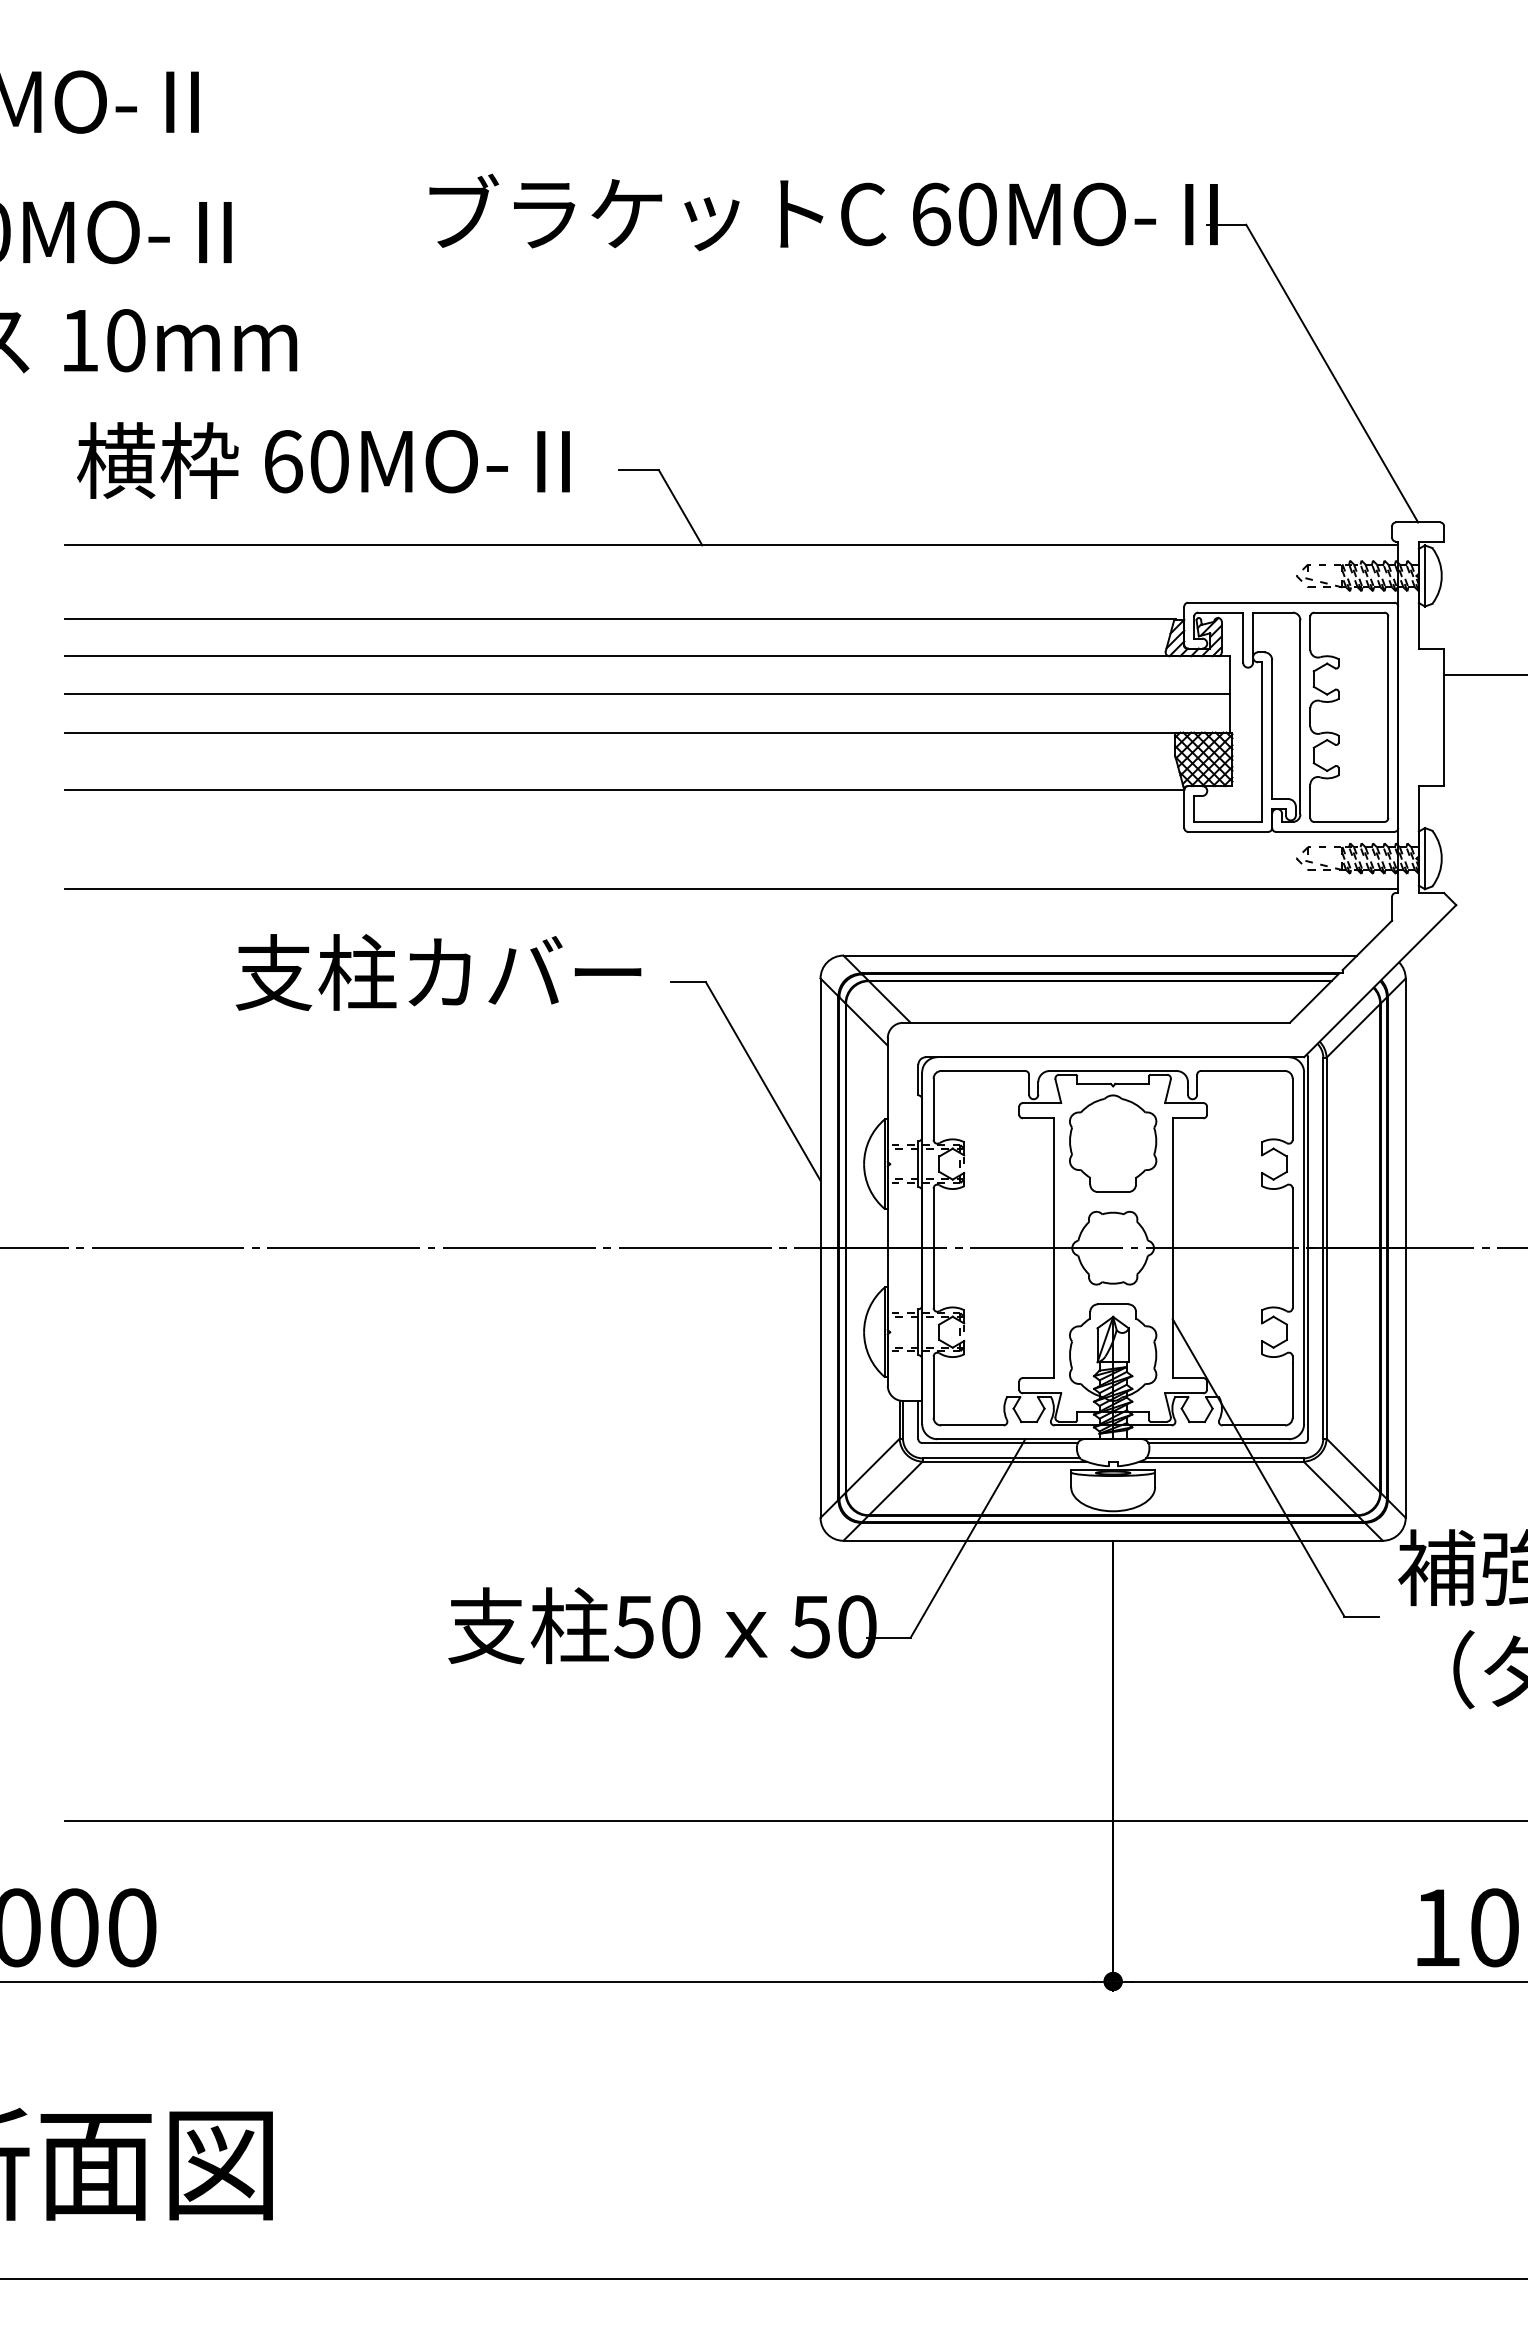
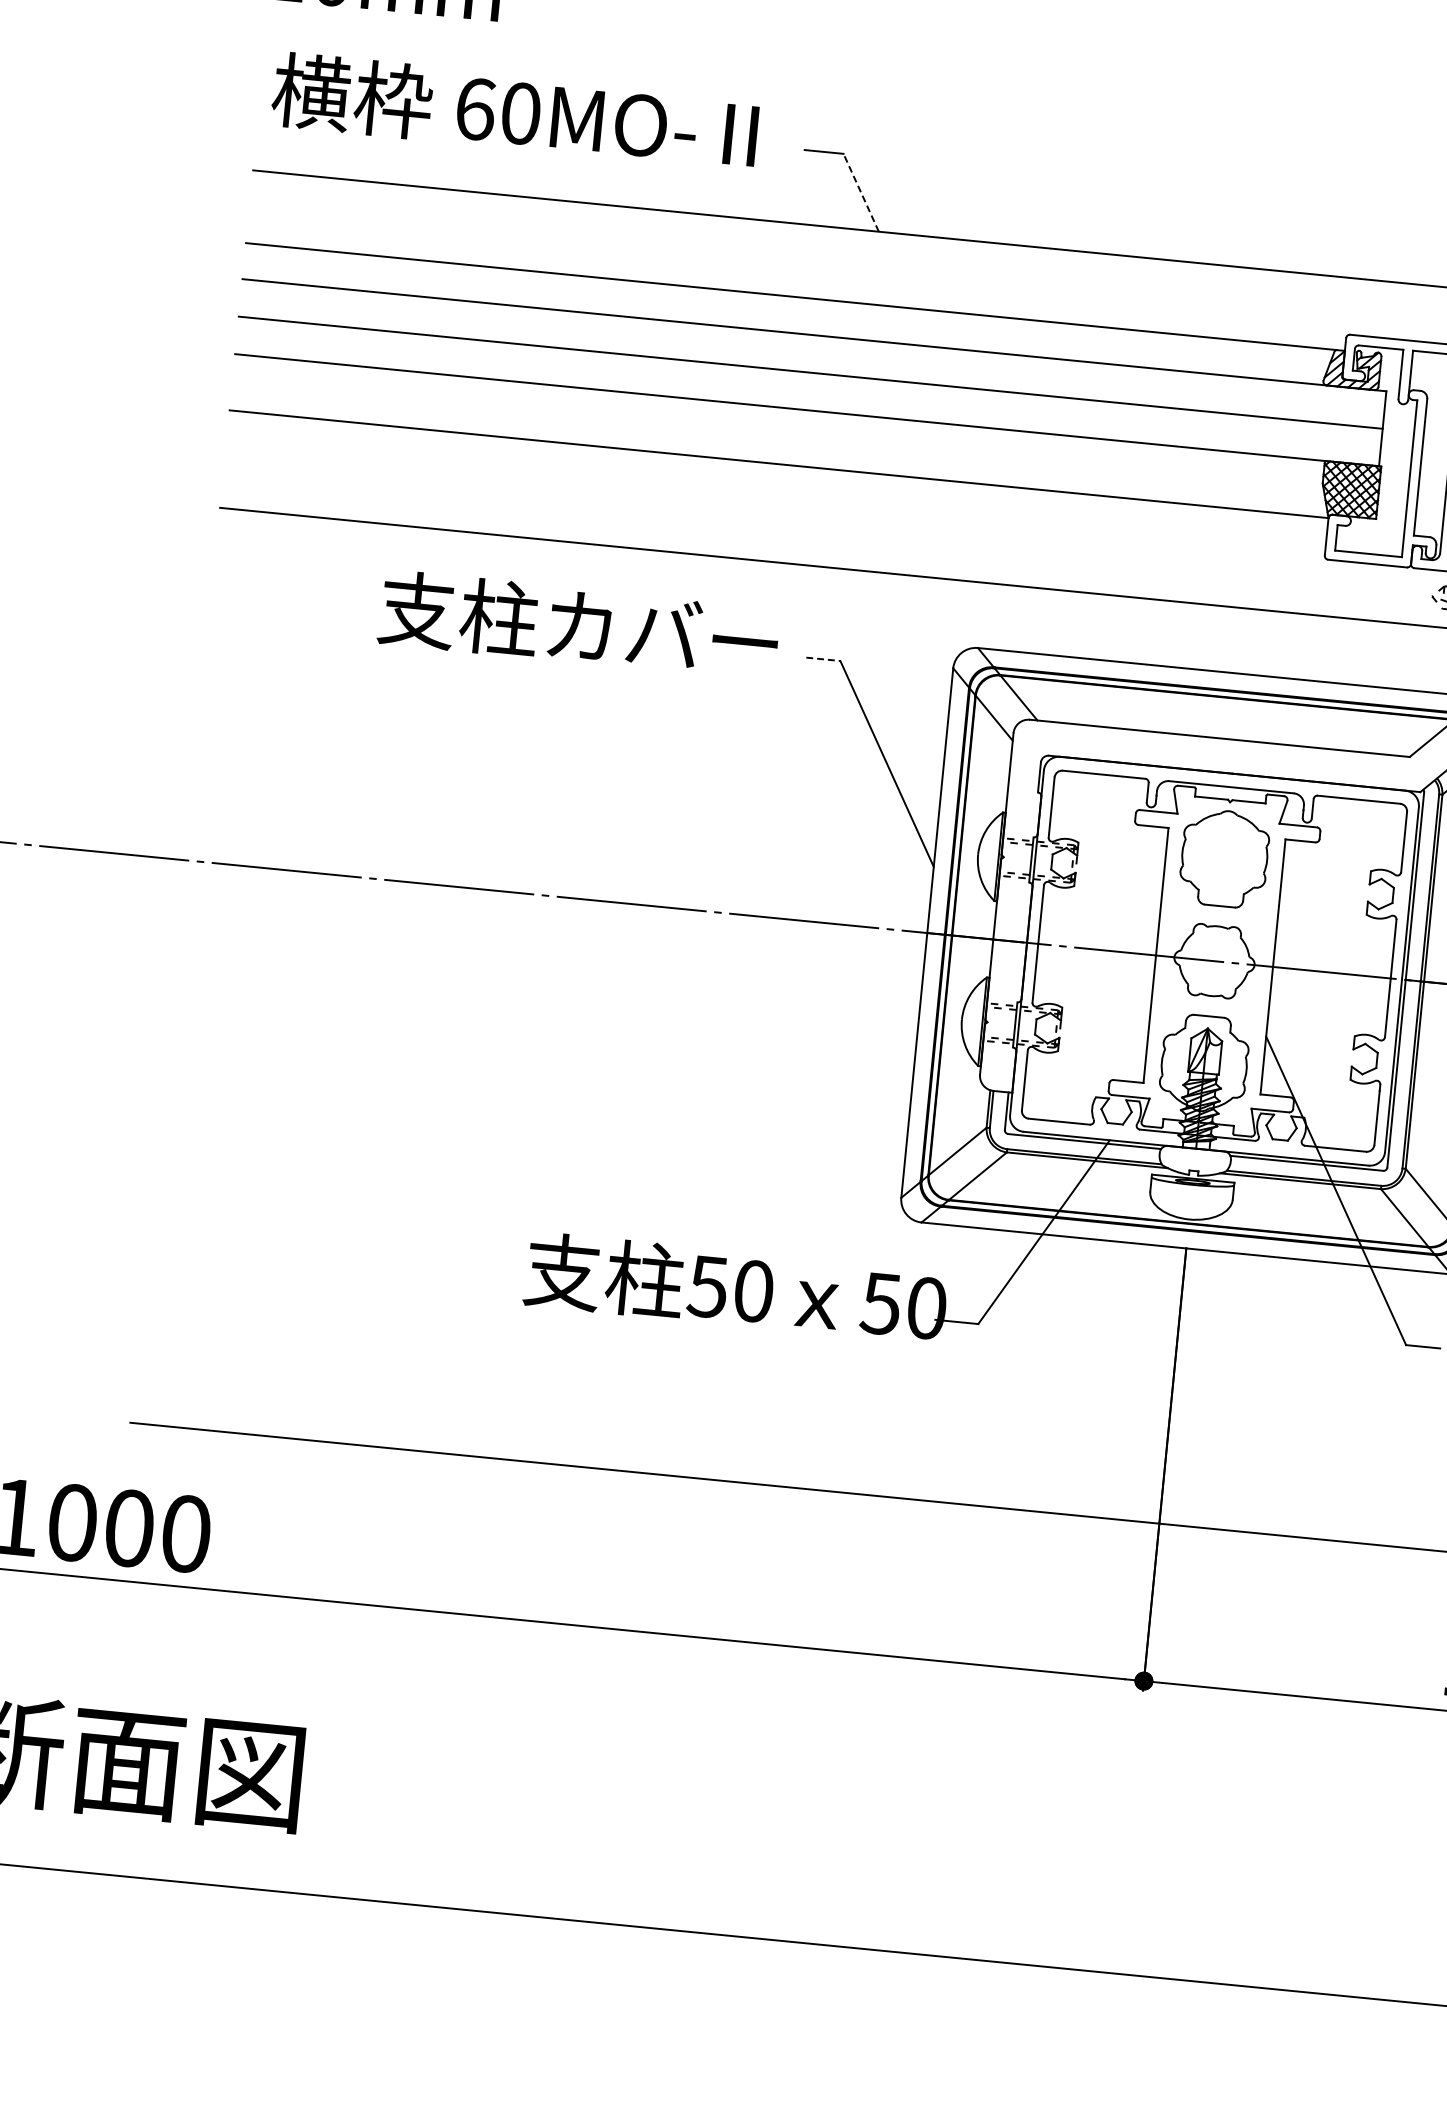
line: (680, 507) -> (861, 192), solid -> dashed
line: (689, 982) -> (824, 659), solid -> dashed

